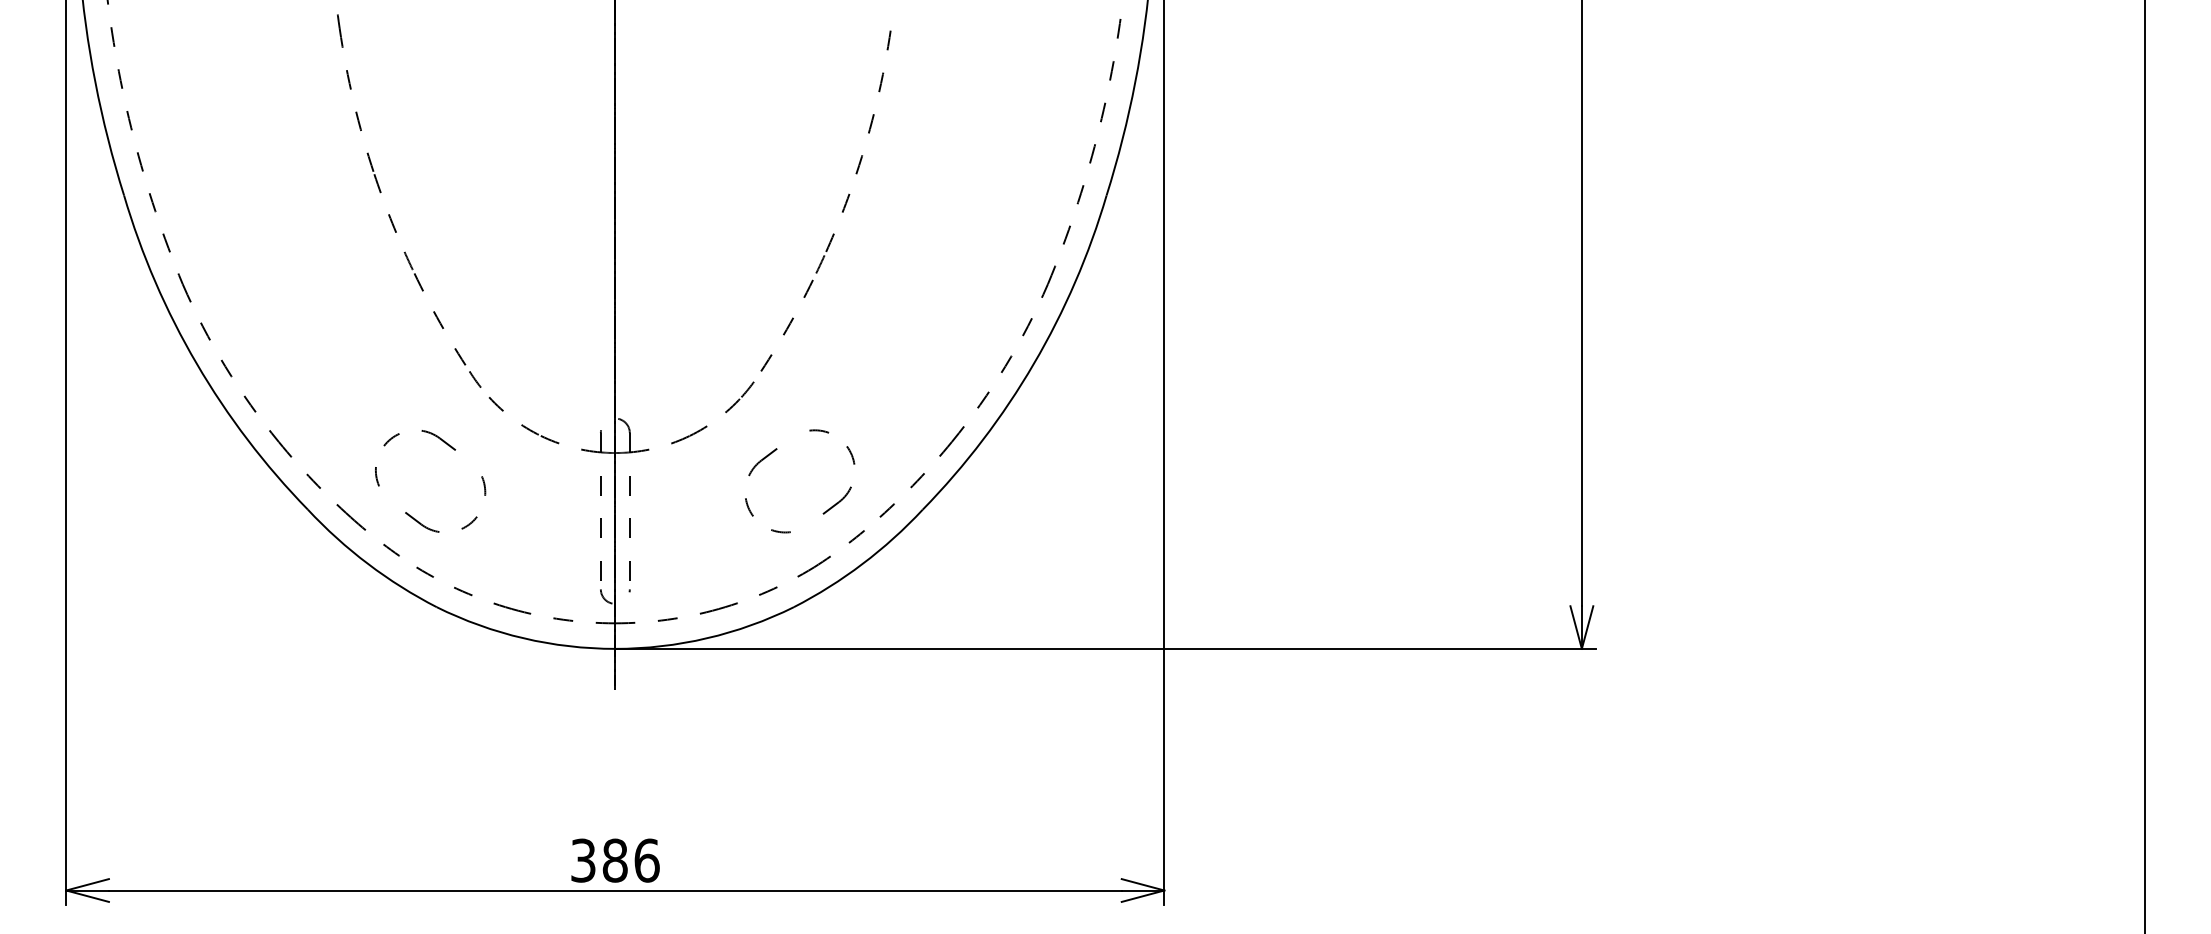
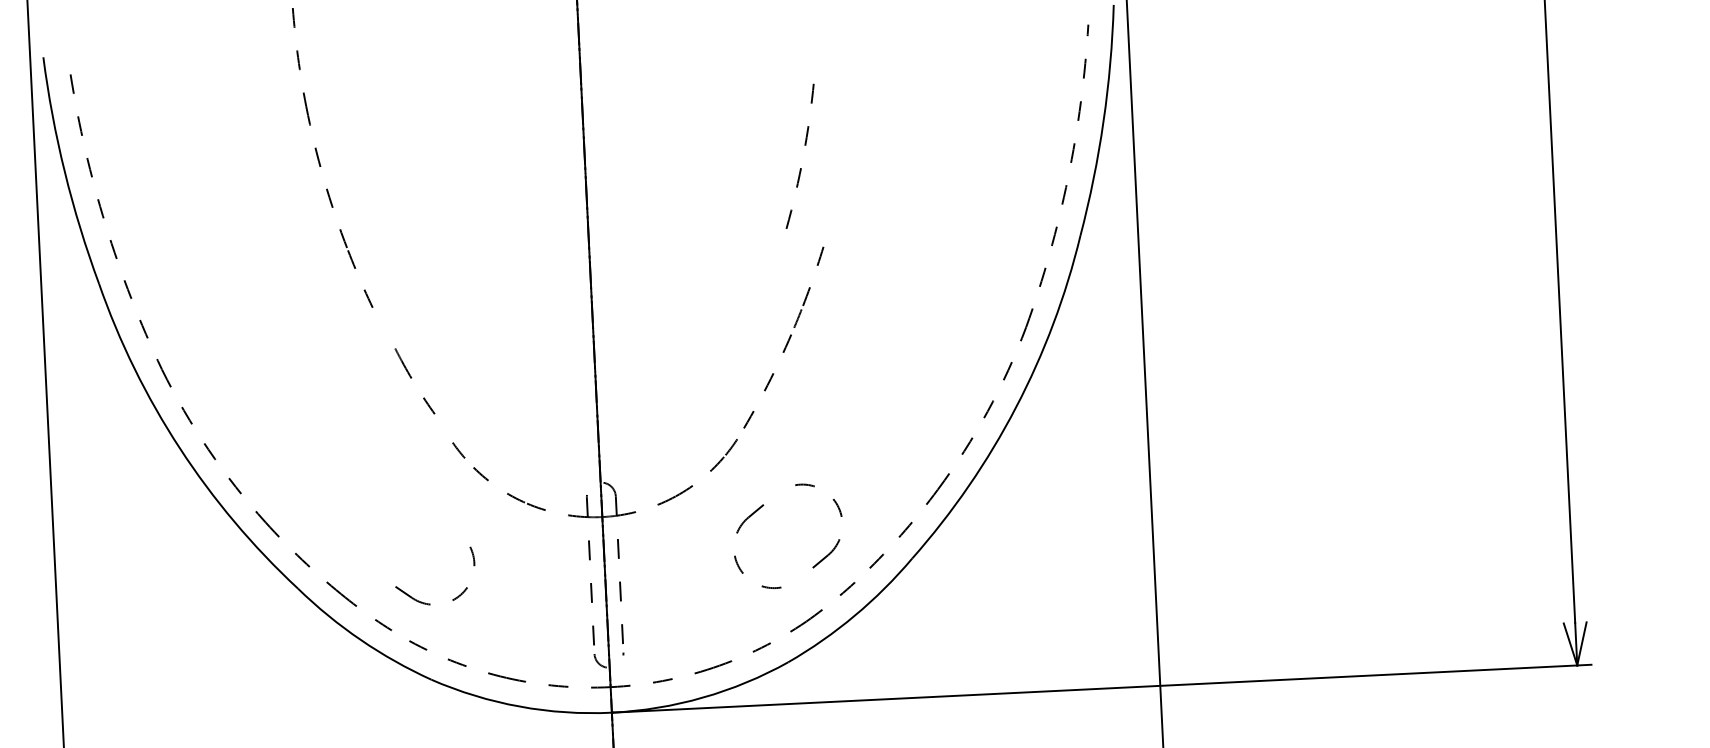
arc: (879, 92) -> (805, 146), moved
part: (434, 308) -> (414, 381), size x0.6
part: (424, 432) -> (410, 505), removed

